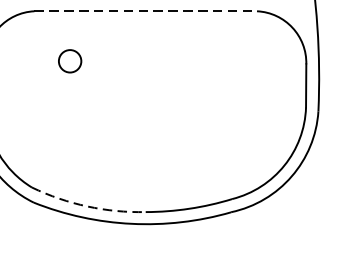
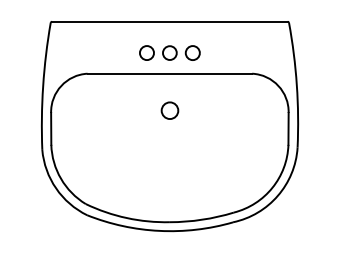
line: (146, 10) -> (170, 73), dashed -> solid
circle: (69, 61) -> (169, 110), moved
arc: (87, 207) -> (126, 218), dashed -> solid

